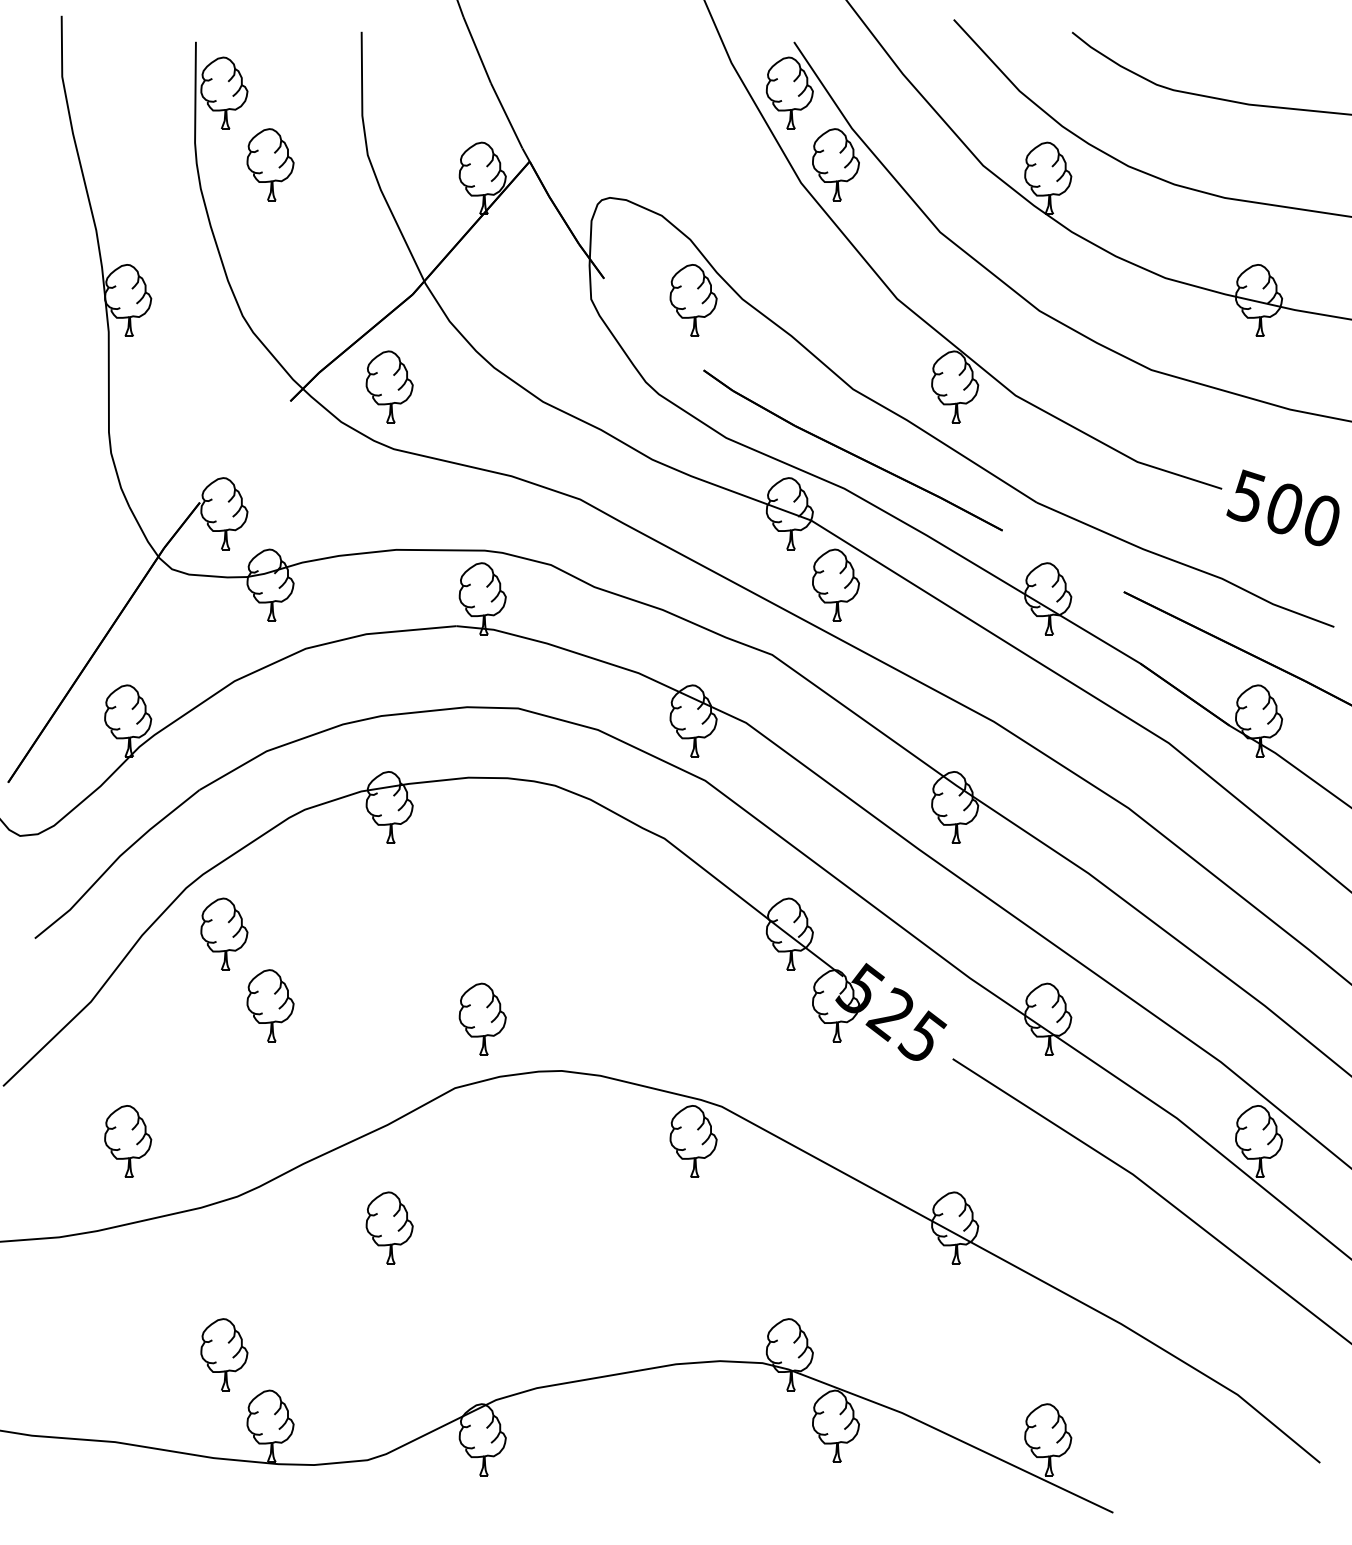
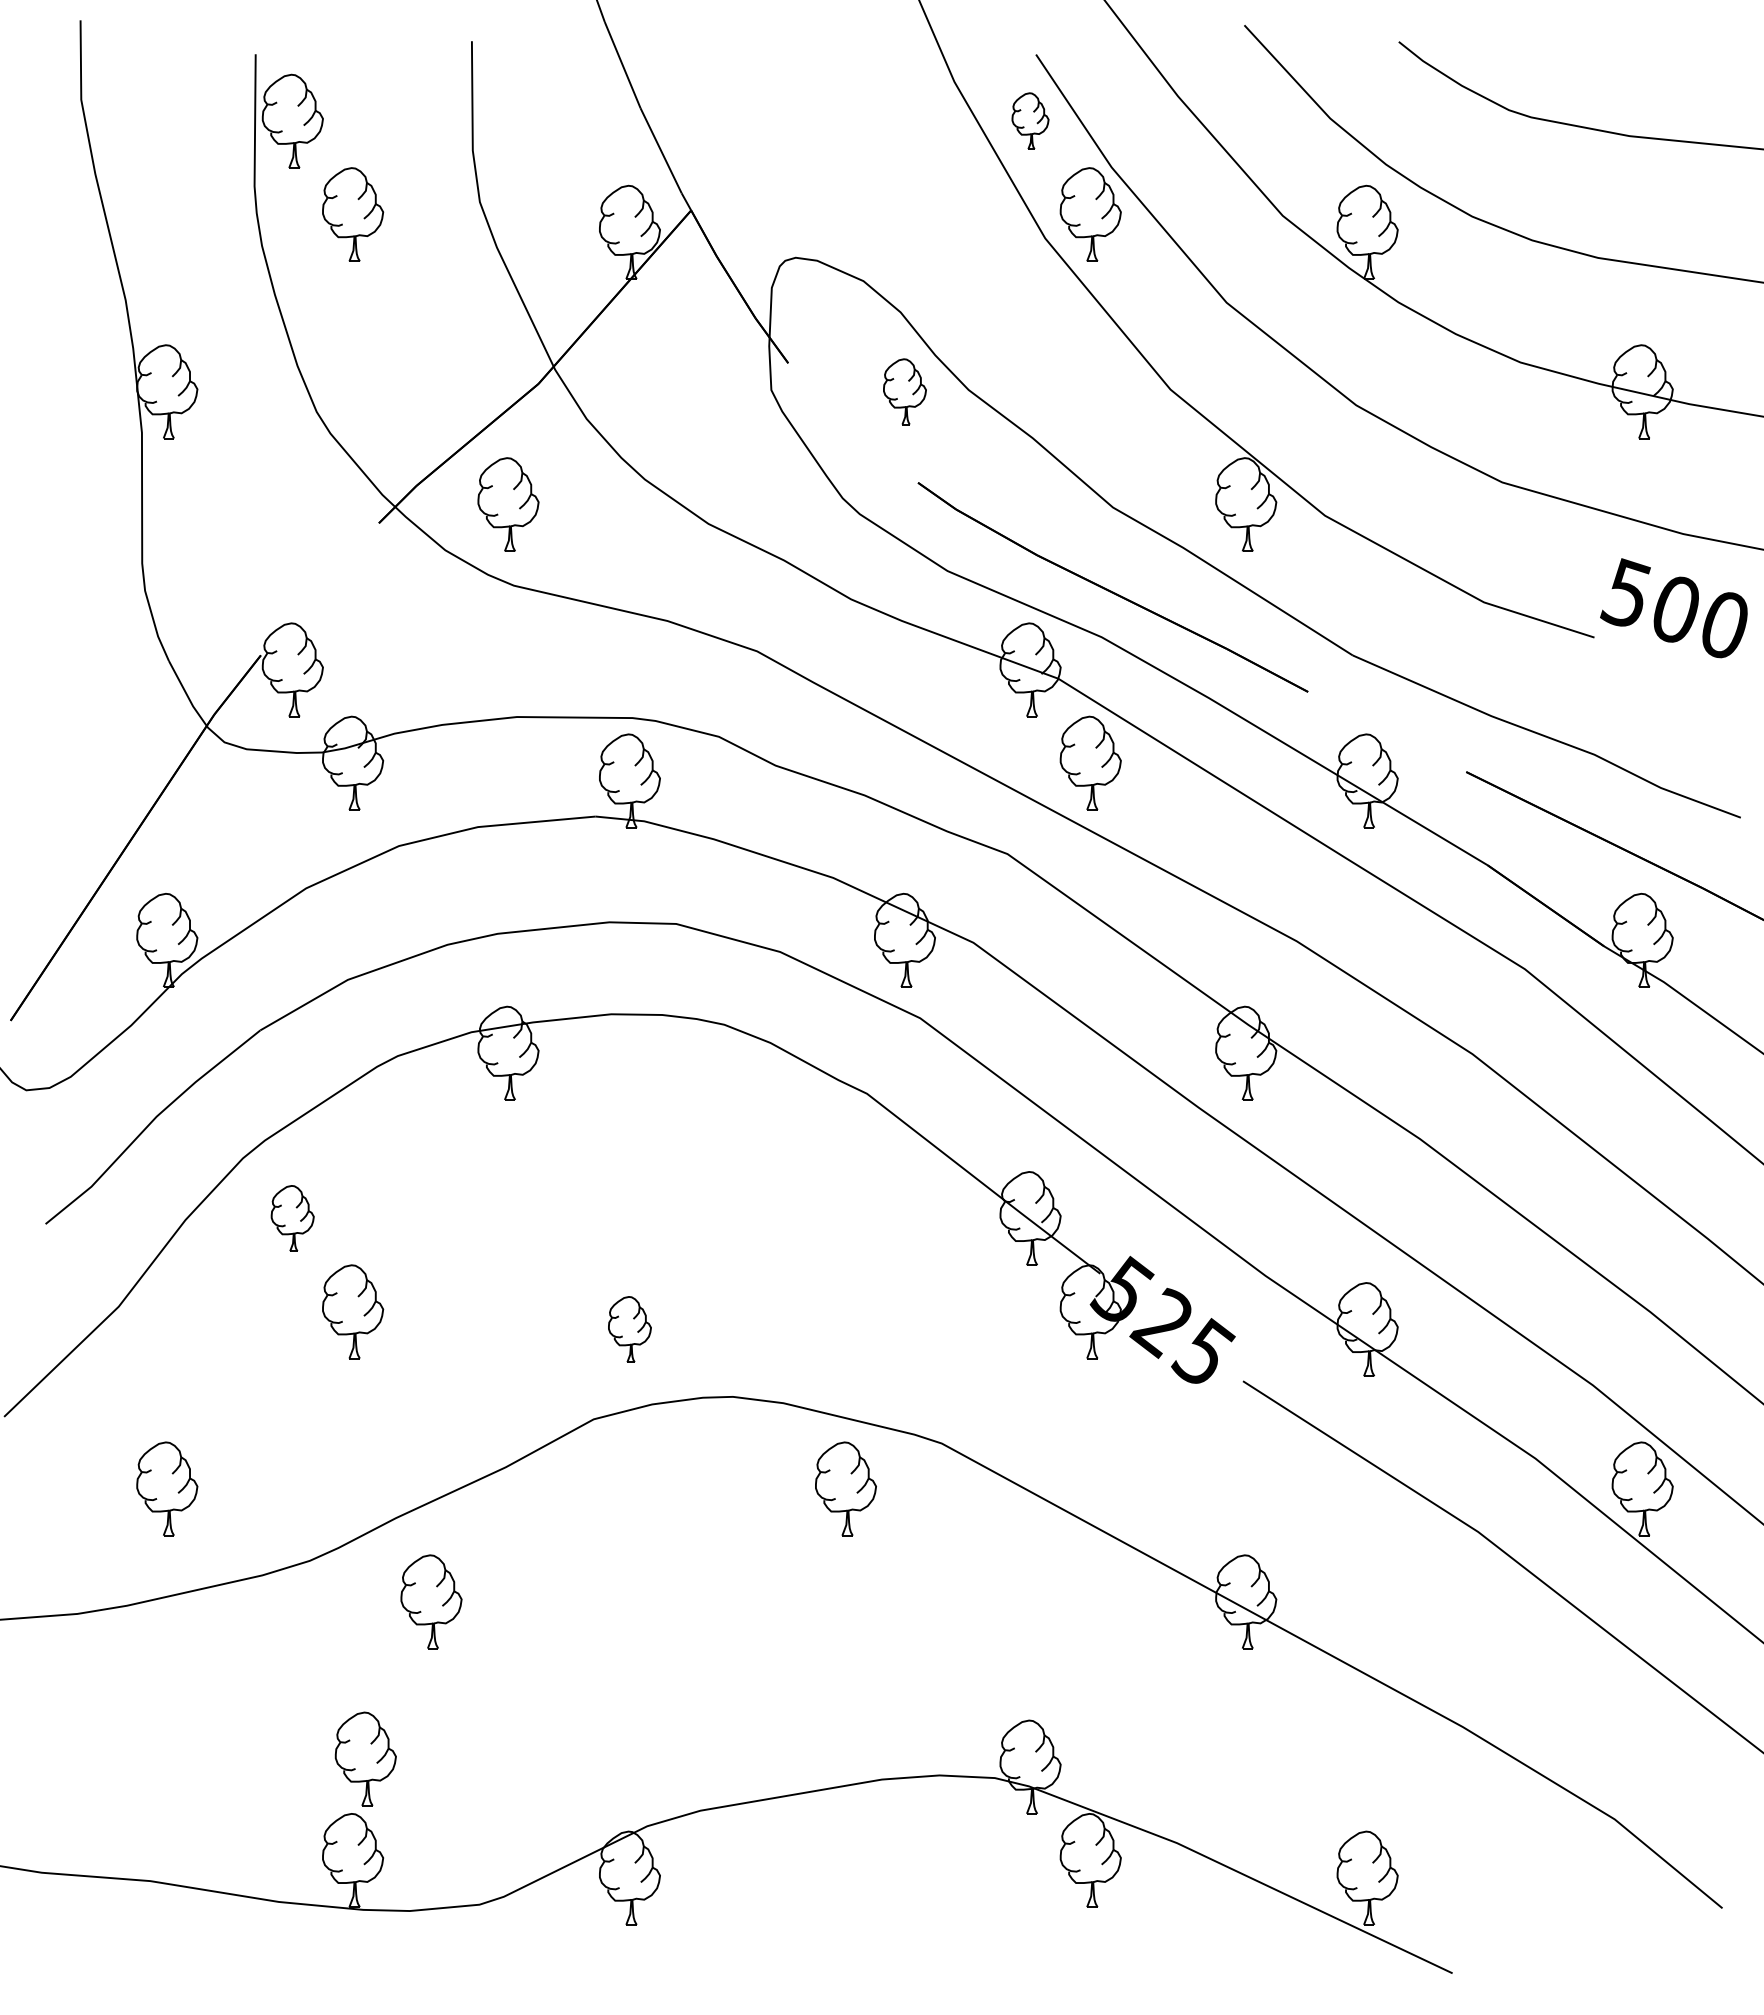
part: (789, 92) -> (1030, 120), size x0.6
part: (693, 300) -> (904, 391), size x0.7
text: (1282, 508) -> (1673, 608), moved
part: (224, 934) -> (292, 1218), size x0.7
part: (482, 1019) -> (629, 1329), size x0.7
part: (693, 1141) -> (845, 1488), moved
part: (389, 1227) -> (431, 1601), moved
part: (224, 1354) -> (365, 1758), moved

